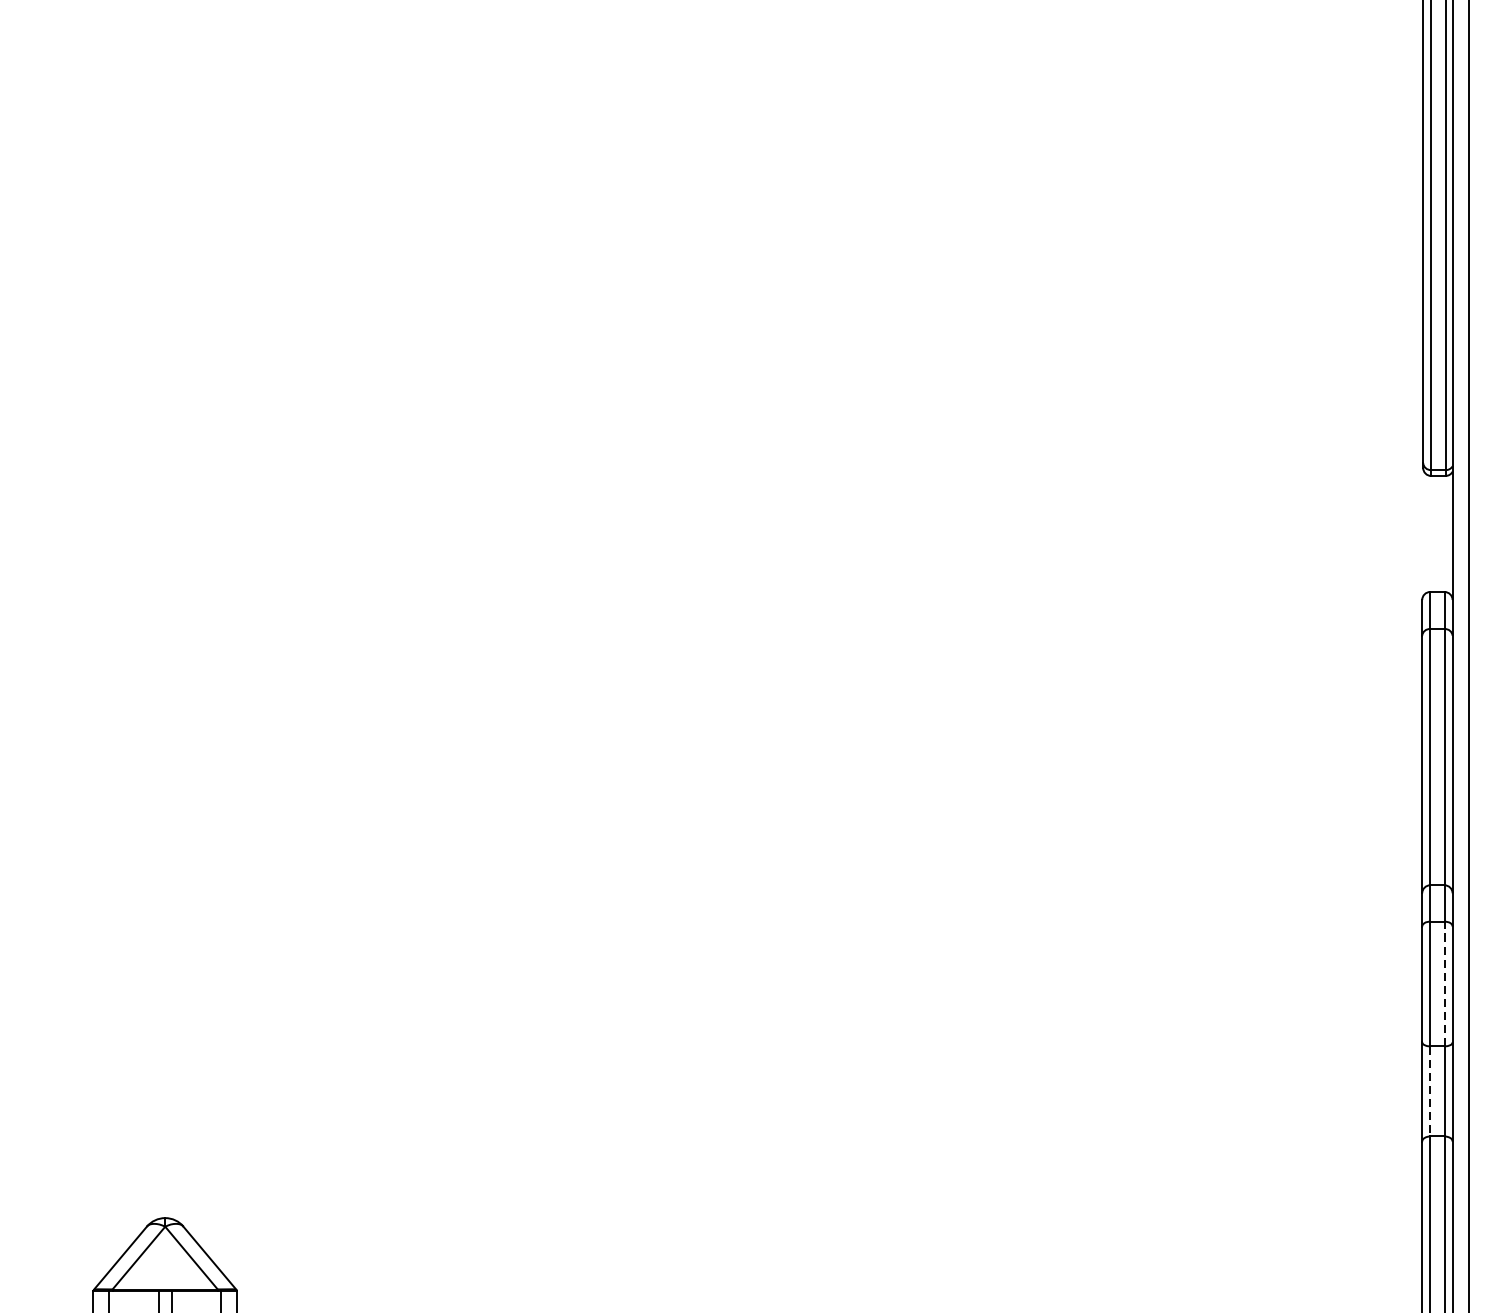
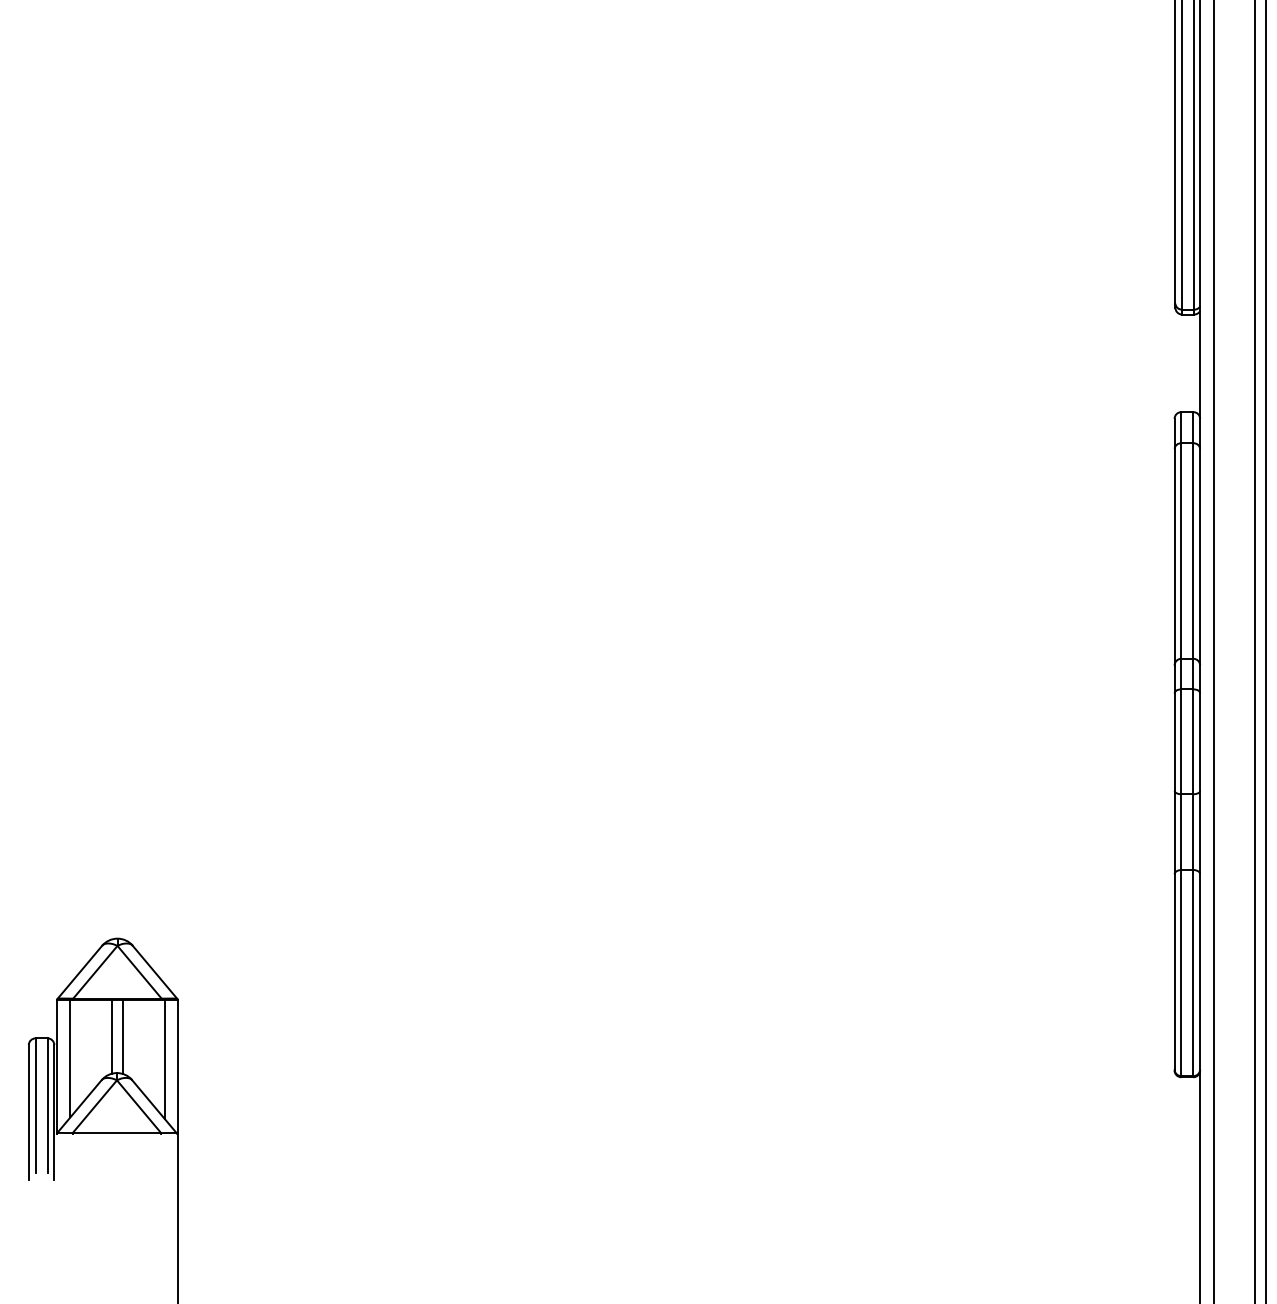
line: (1444, 983) -> (1193, 741), dashed -> solid
line: (1430, 1091) -> (1181, 832), dashed -> solid

